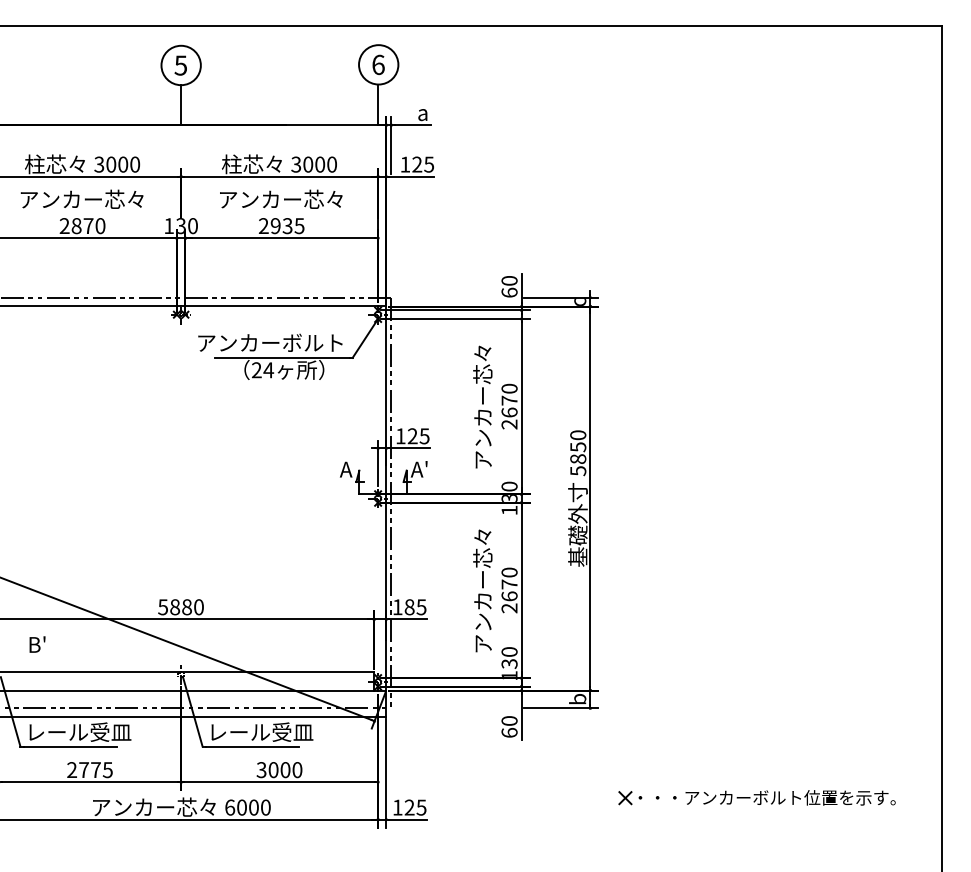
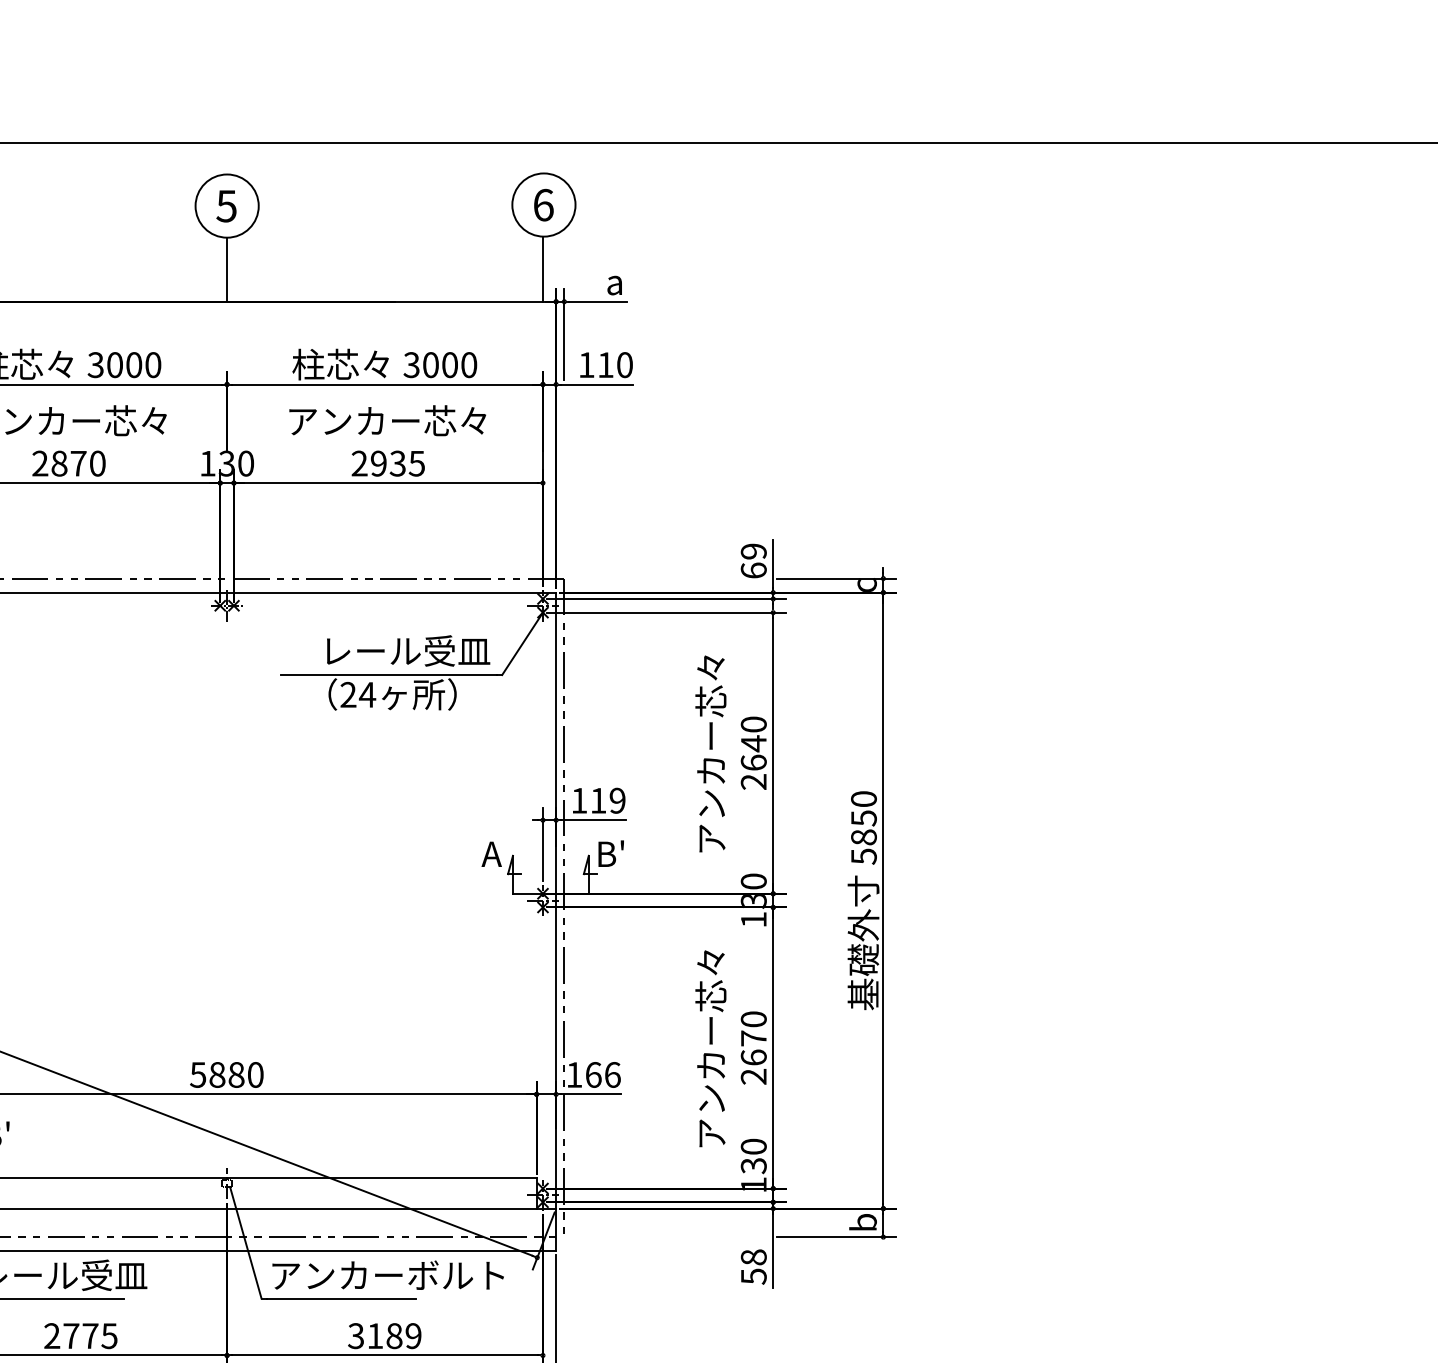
text: (423, 164) -> (615, 364), 125 -> 110
text: (509, 280) -> (753, 550), 60 -> 69
text: (271, 342) -> (372, 650), アンカーボルト -> レール受皿
text: (509, 400) -> (753, 743), 2670 -> 2640
text: (418, 436) -> (607, 801), 125 -> 119
text: (419, 469) -> (609, 854), A' -> B'
text: (415, 607) -> (602, 1075), 185 -> 166
text: (509, 727) -> (753, 1267), 60 -> 58
text: (281, 731) -> (388, 1274), レール受皿 -> アンカーボルト
text: (285, 770) -> (394, 1336), 3000 -> 3189

